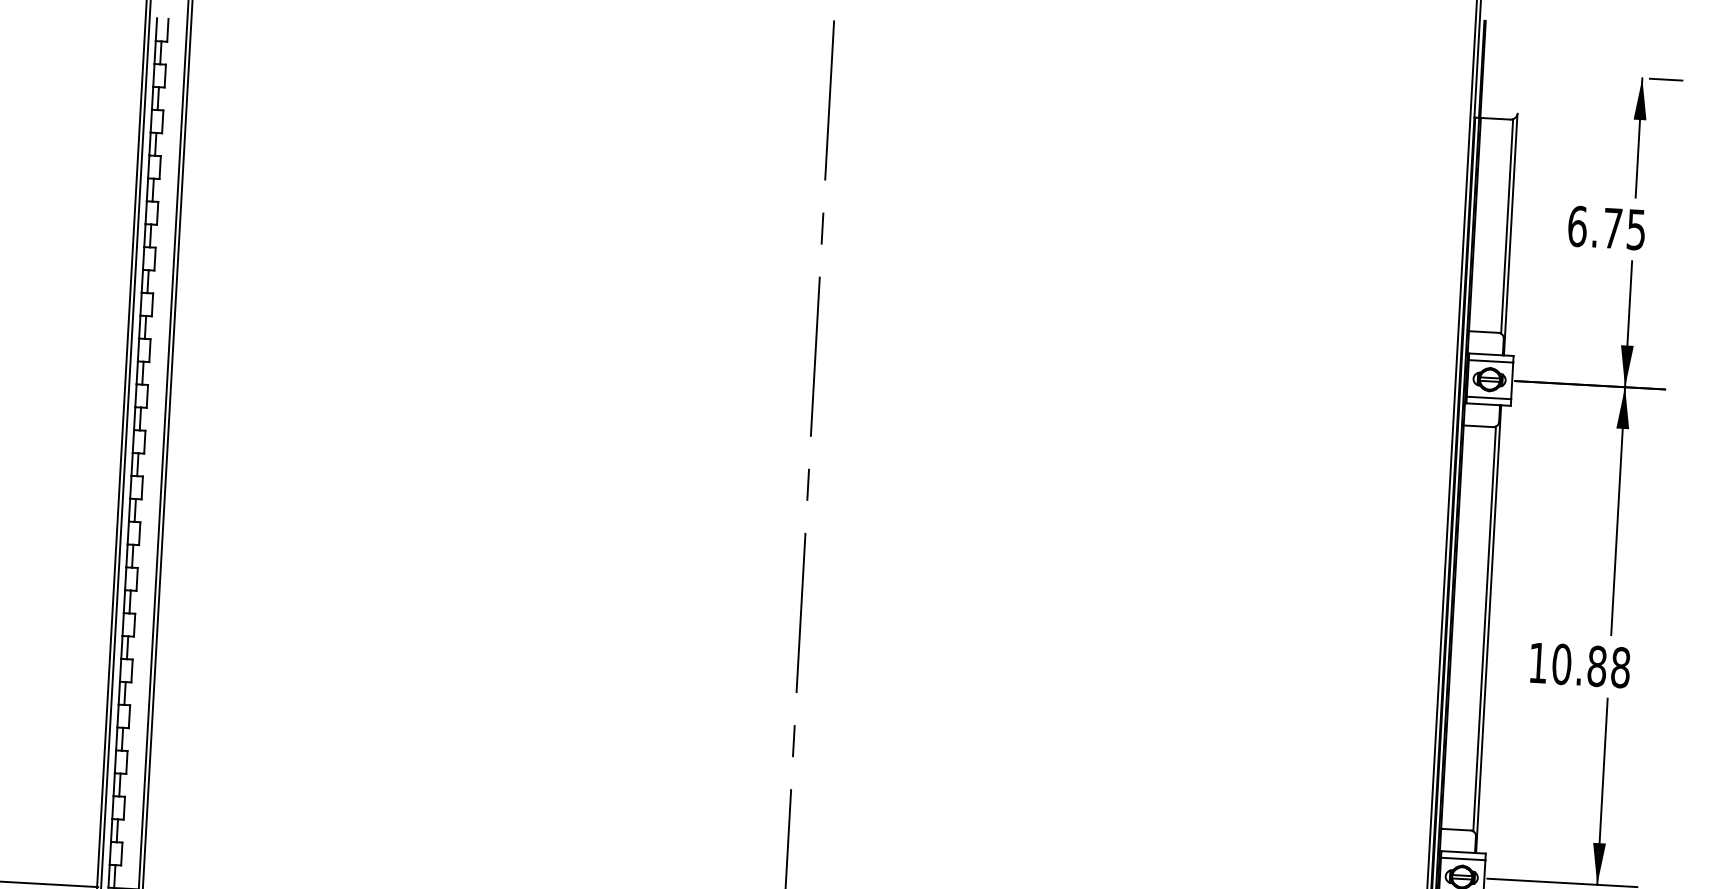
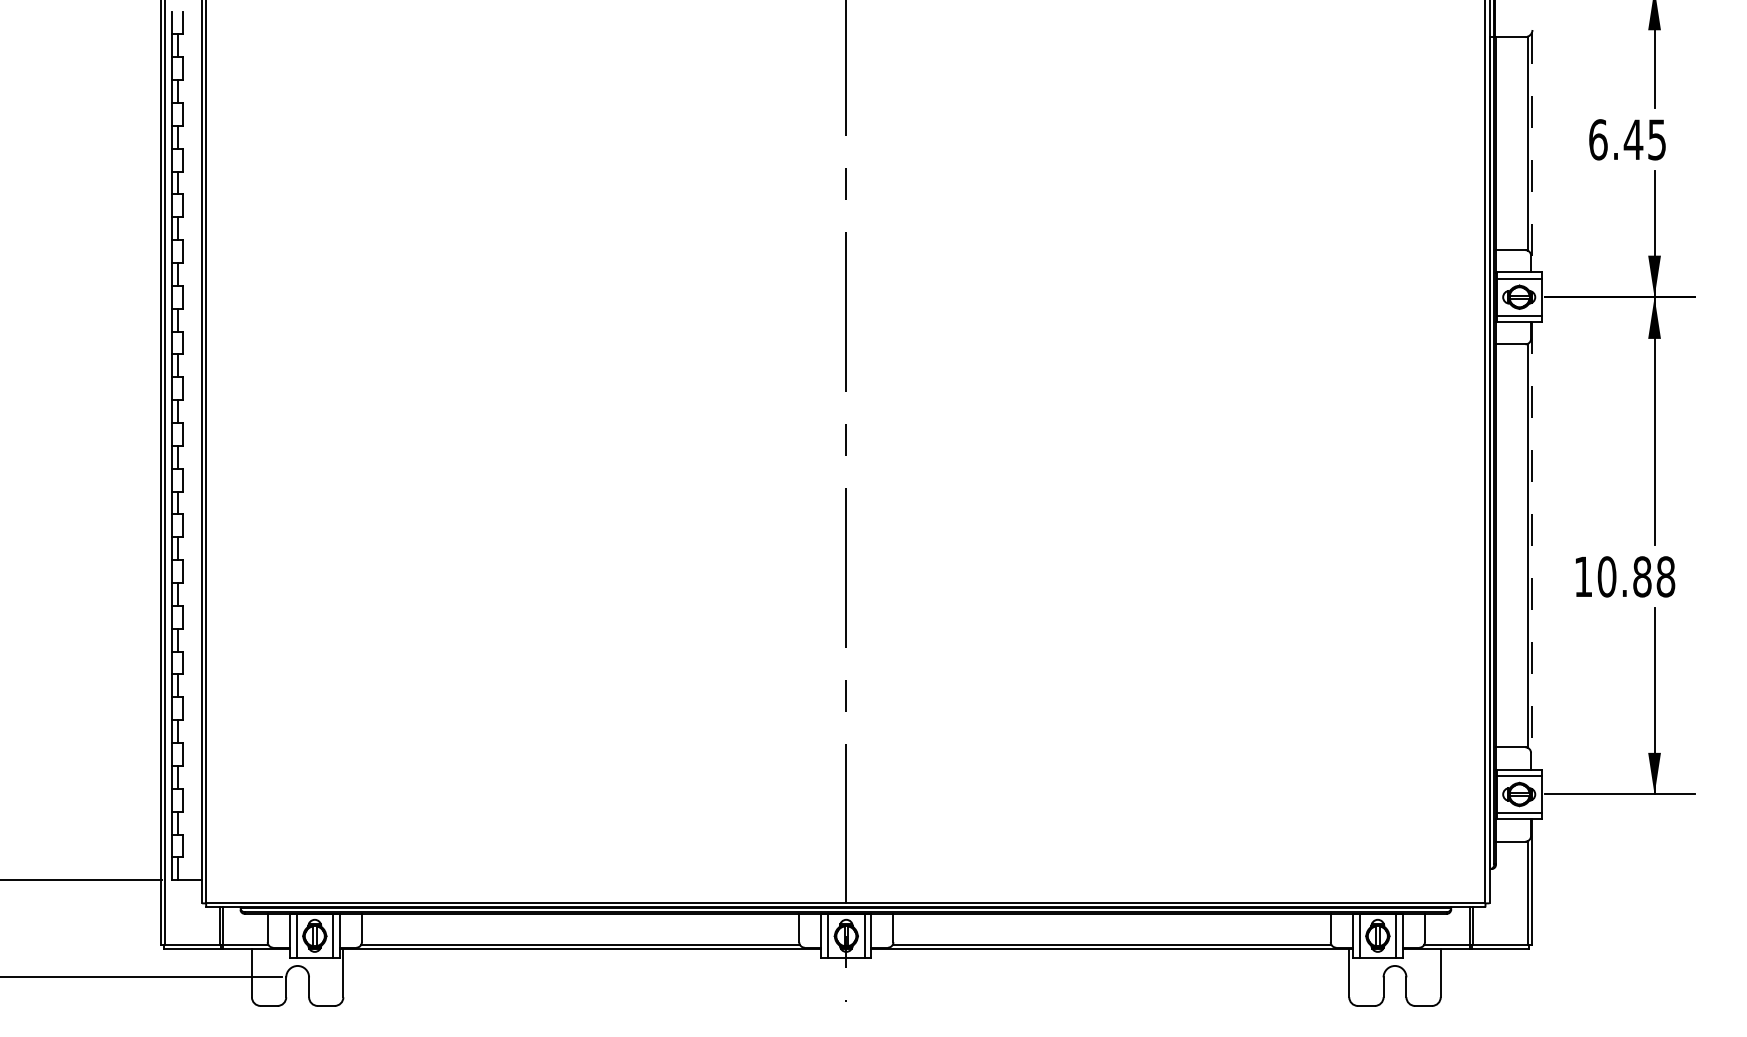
text: (1612, 228) -> (1633, 139), 6.75 -> 6.45
line: (1510, 235) -> (1532, 152), solid -> dashed
line: (1489, 628) -> (1532, 545), solid -> dashed

